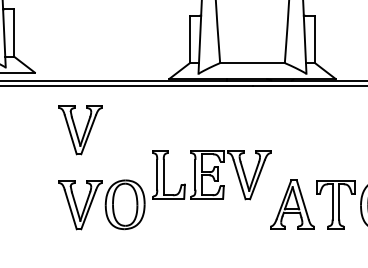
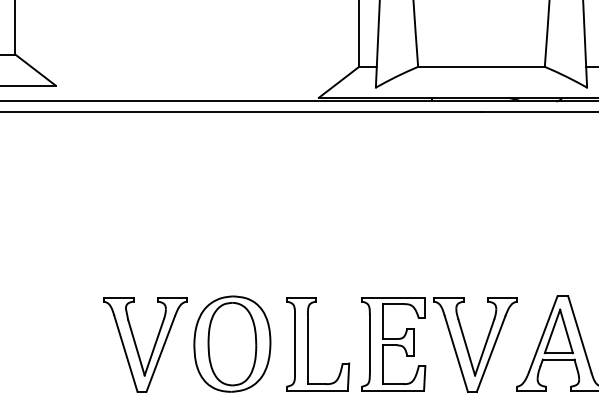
part: (80, 130) -> (144, 198), removed
part: (211, 175) -> (401, 345), moved

